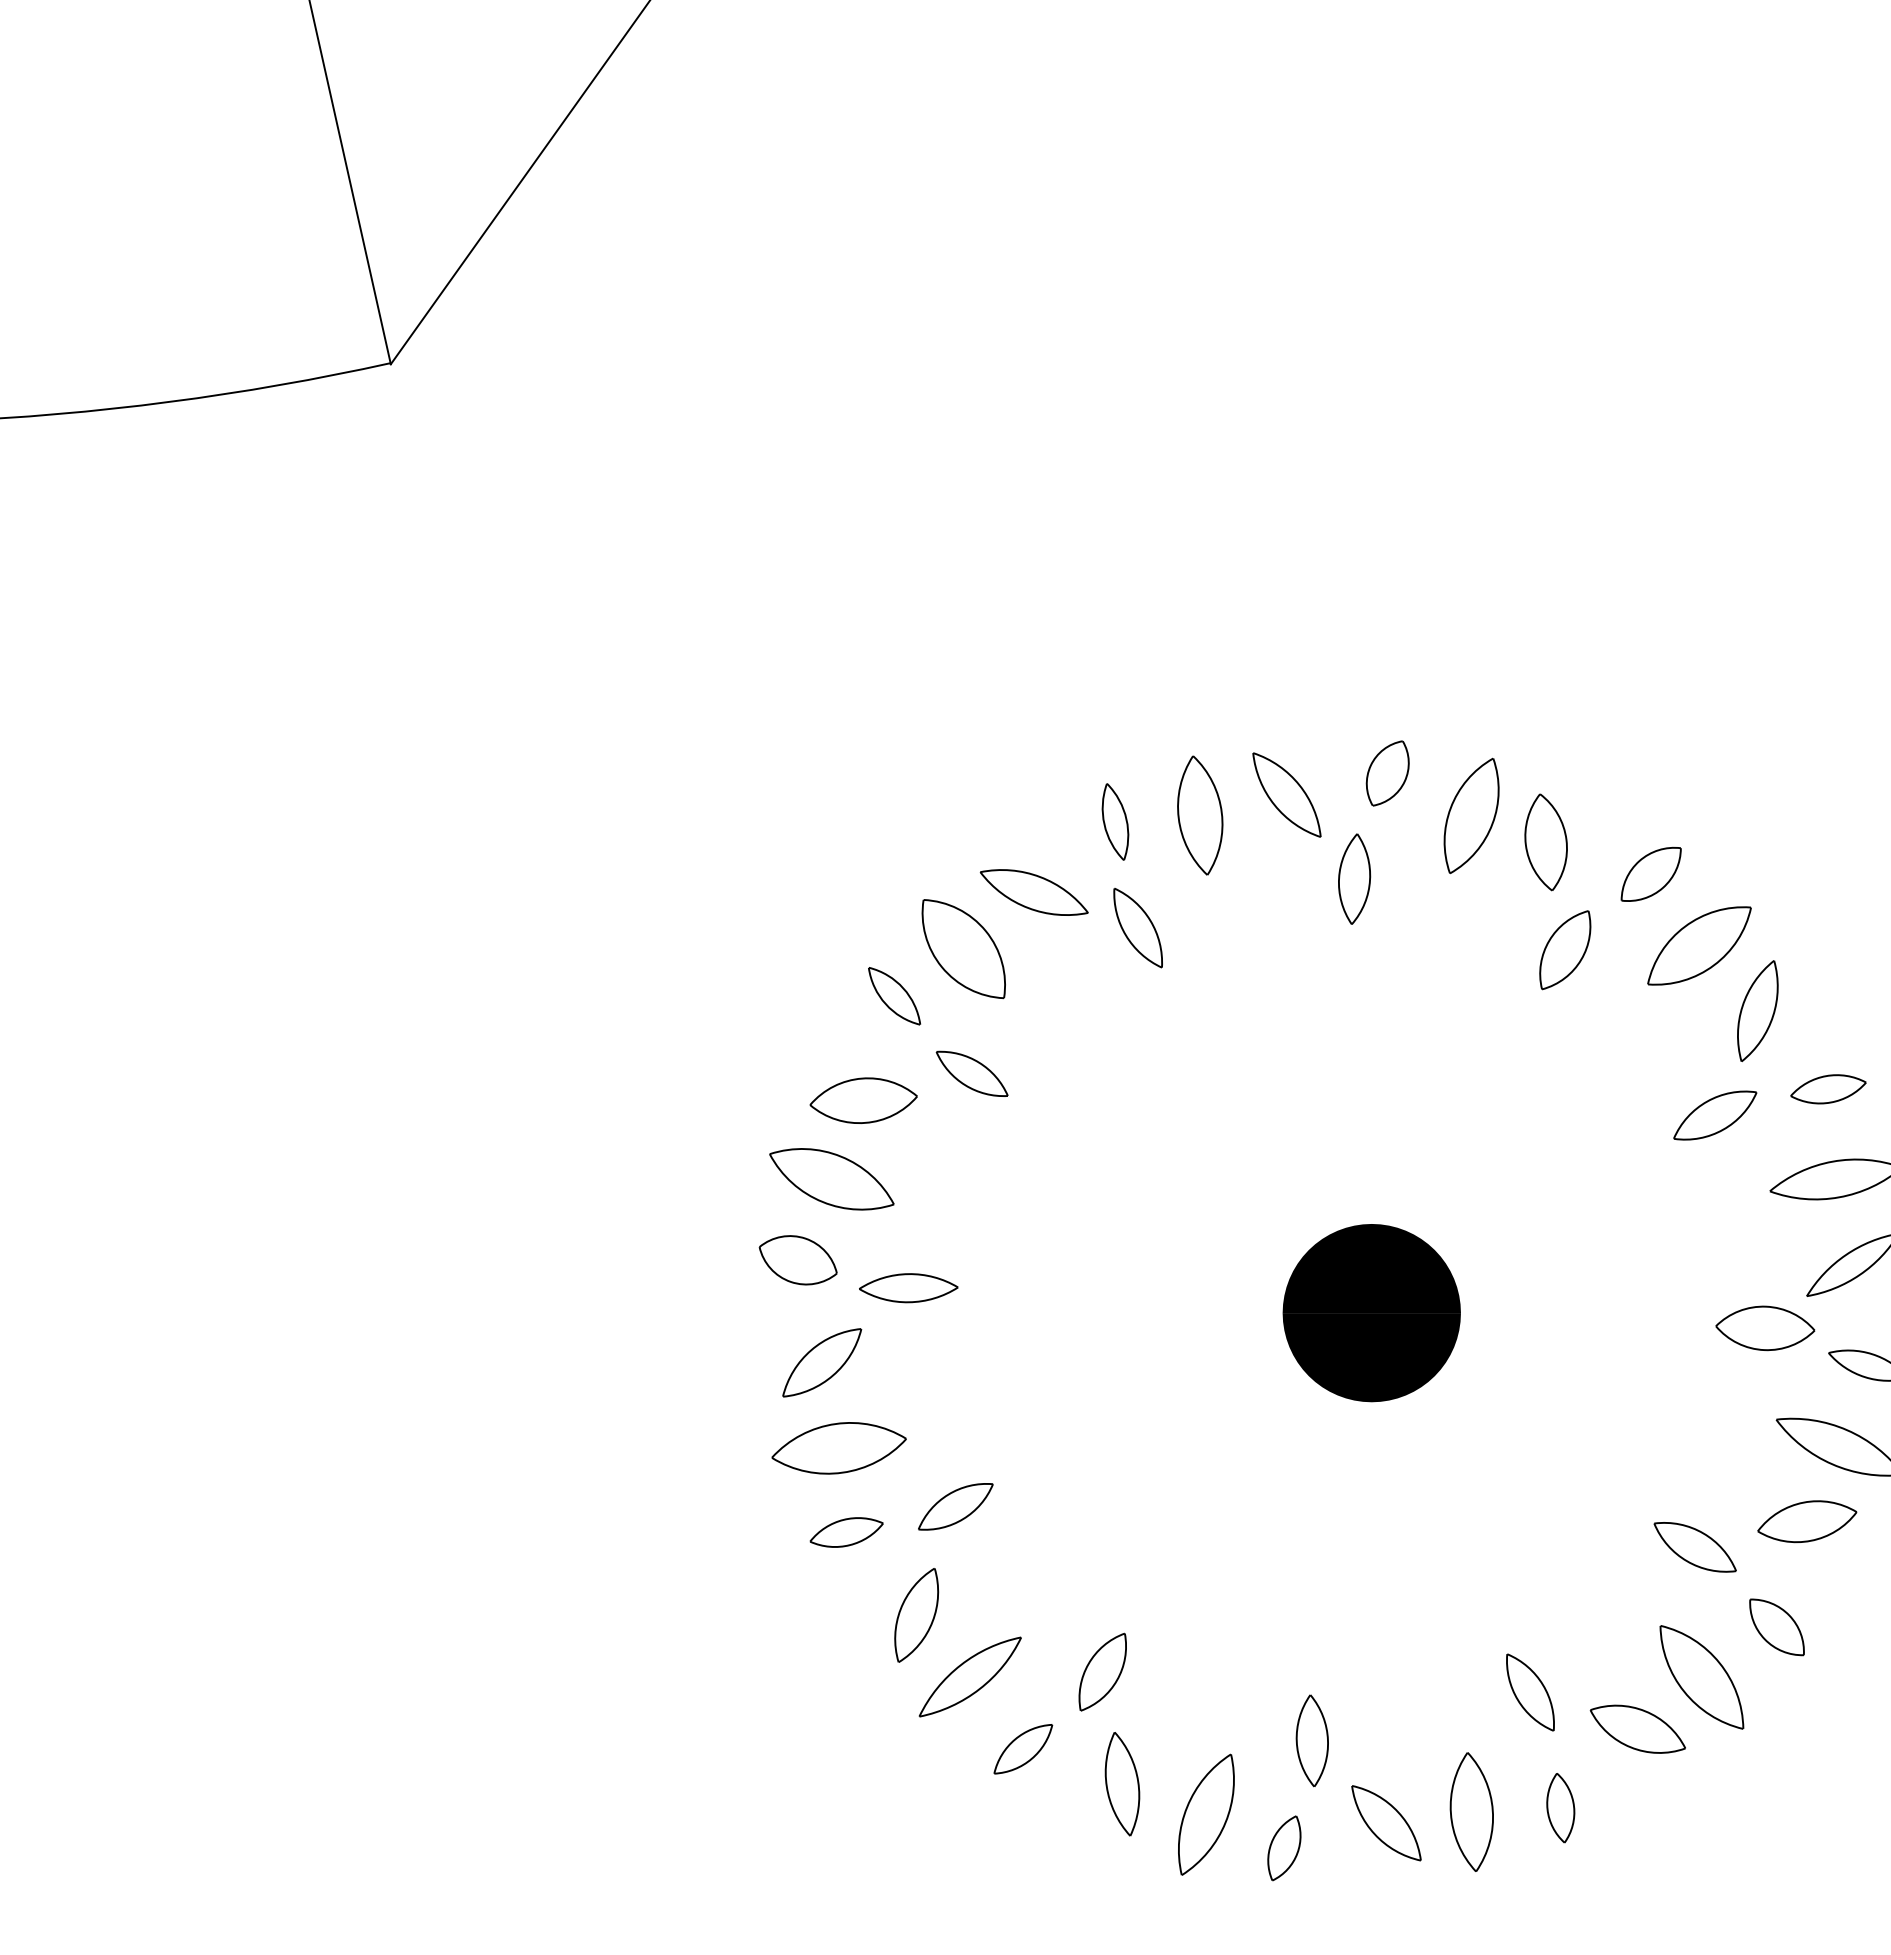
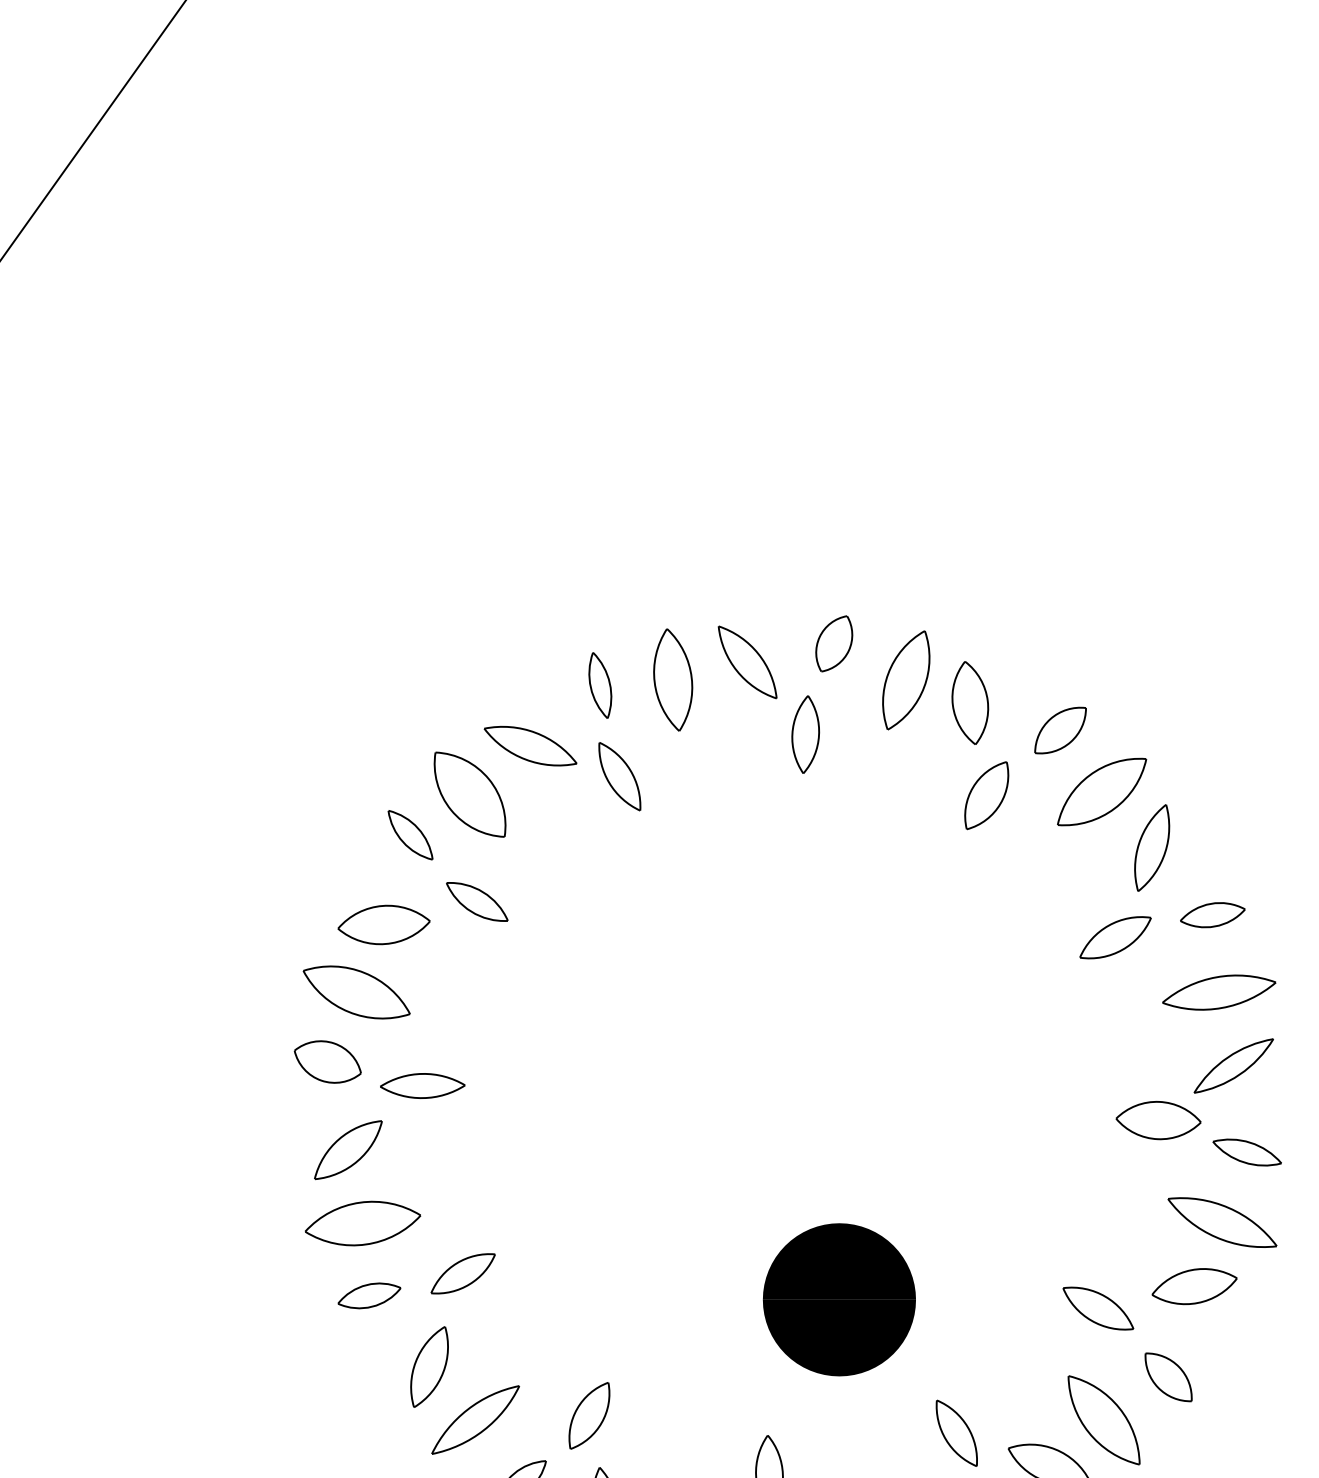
part: (1371, 1313) -> (839, 1300), moved

